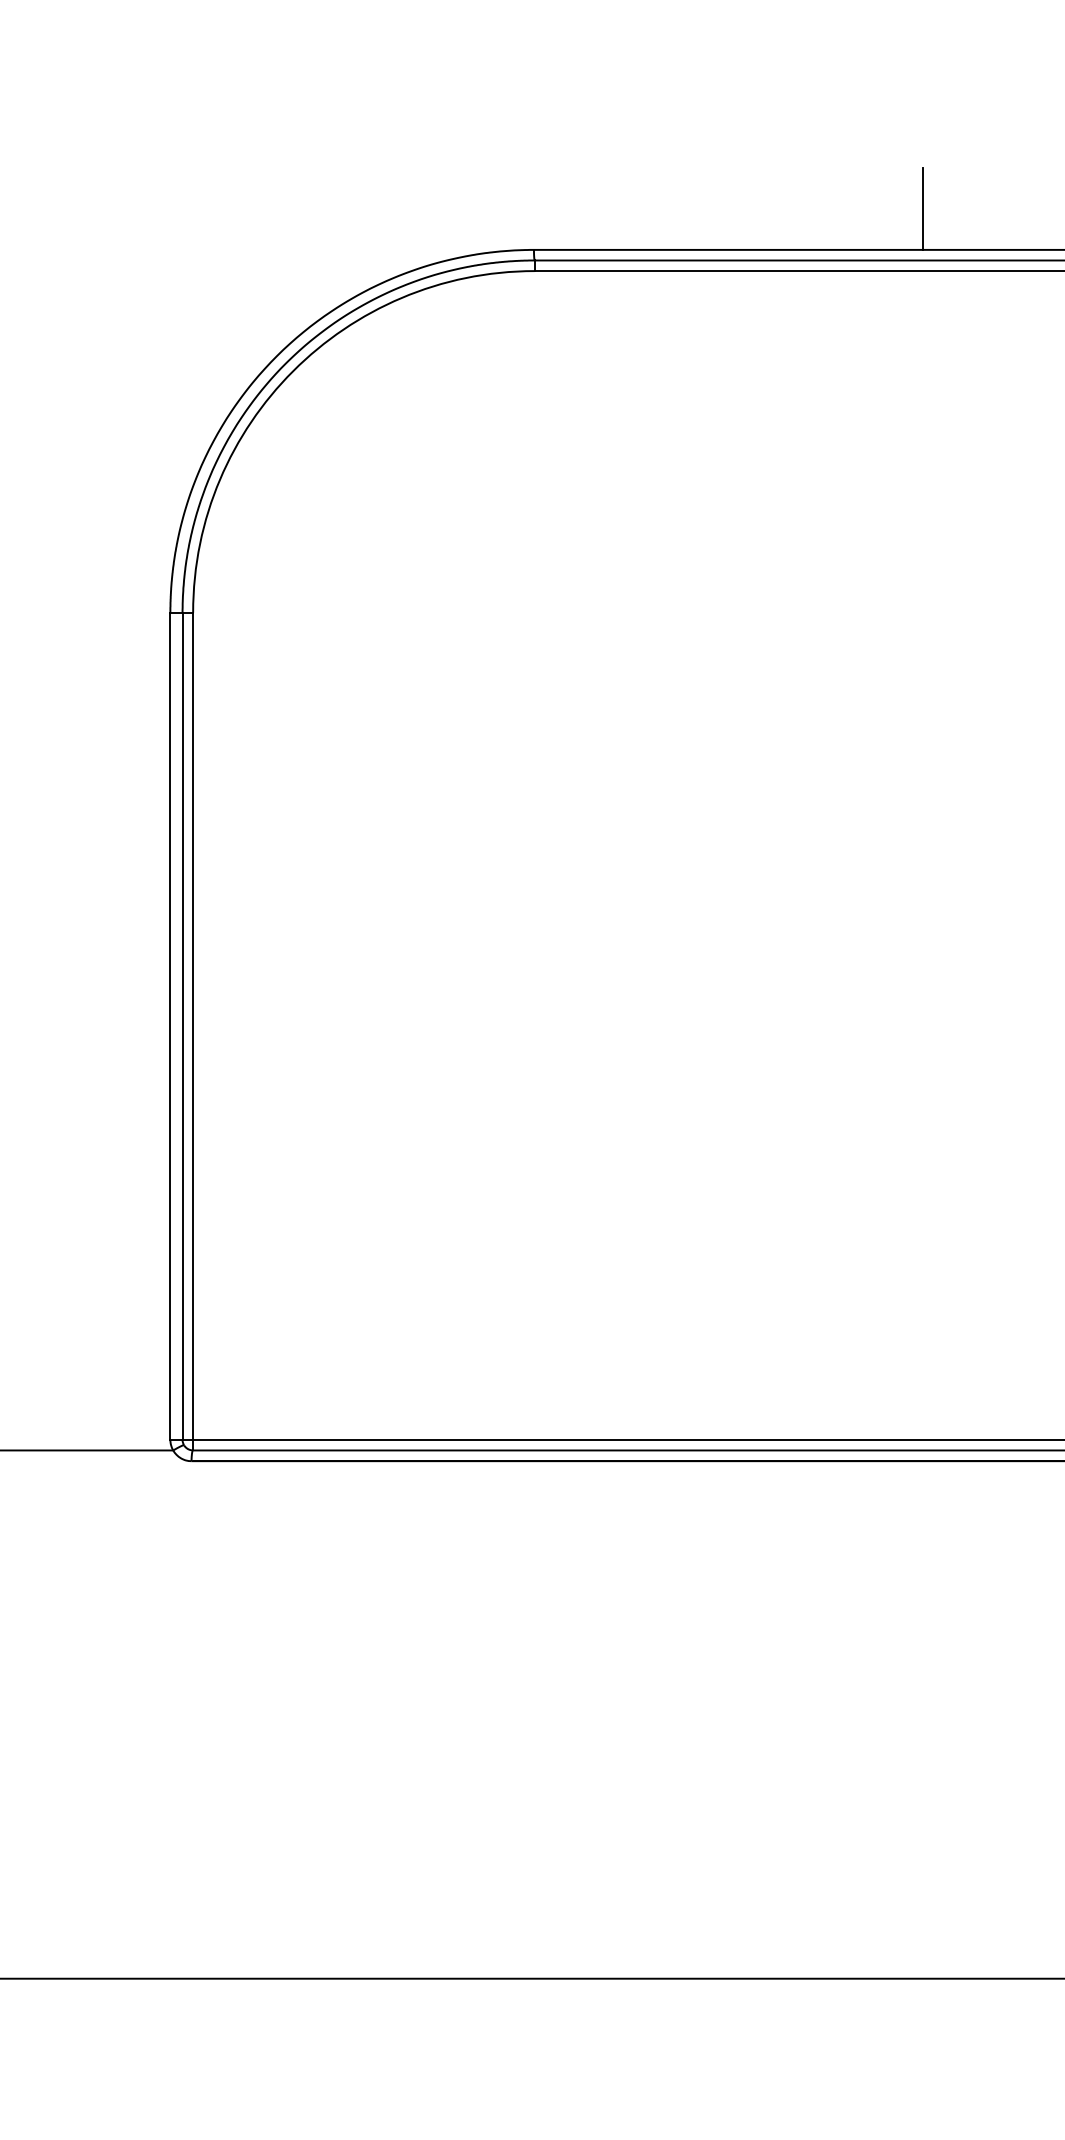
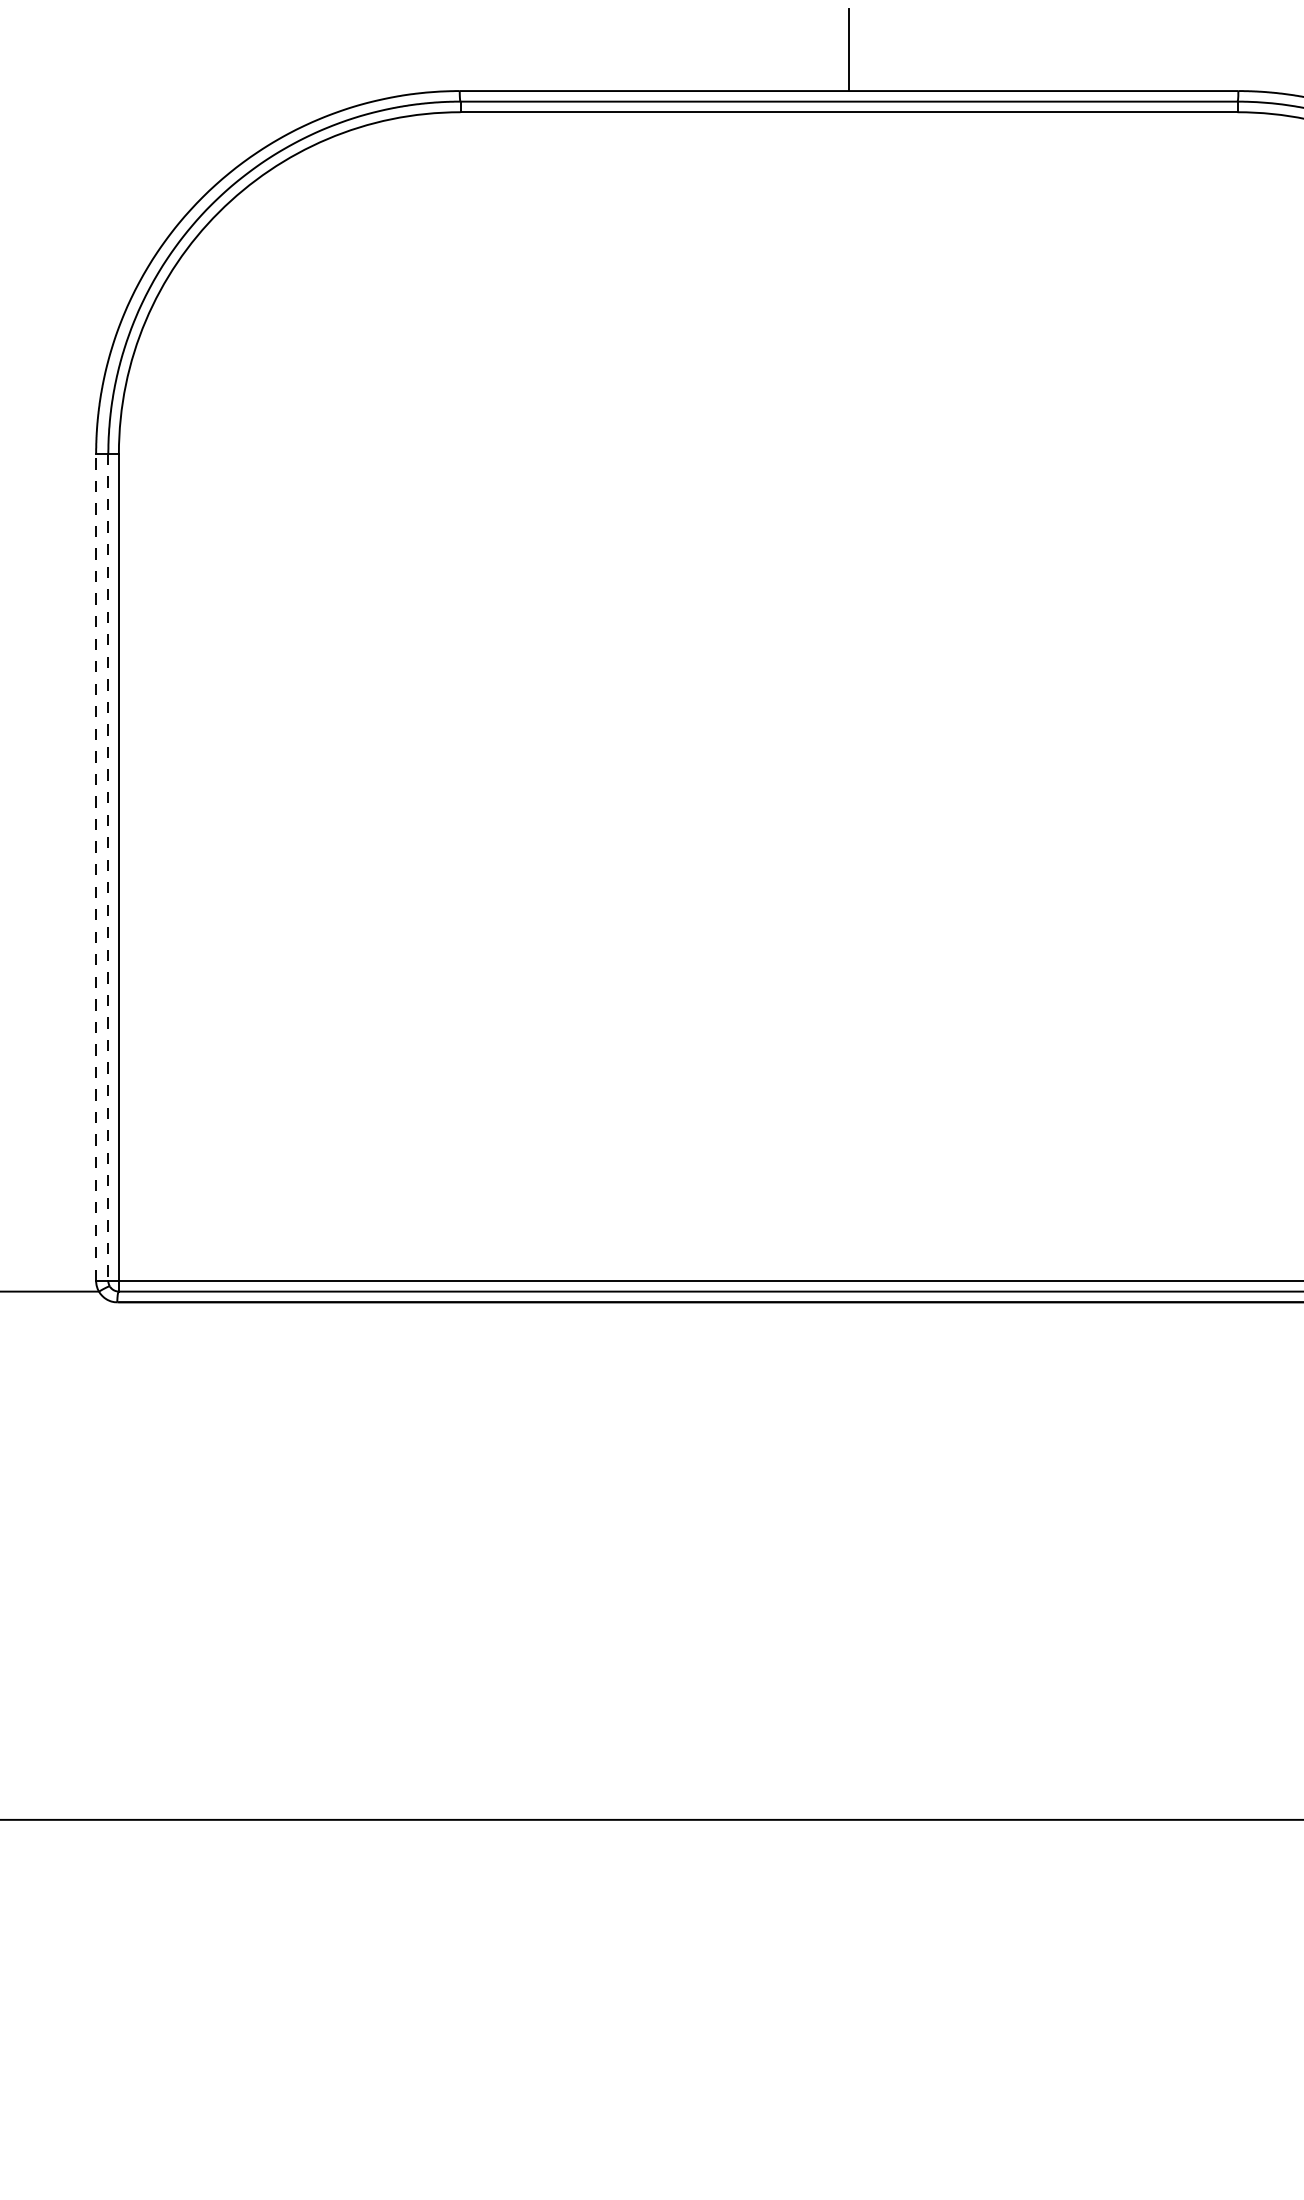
line: (170, 1026) -> (96, 867), solid -> dashed
line: (182, 1026) -> (108, 867), solid -> dashed

